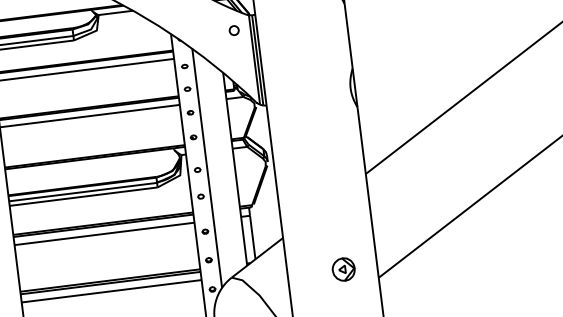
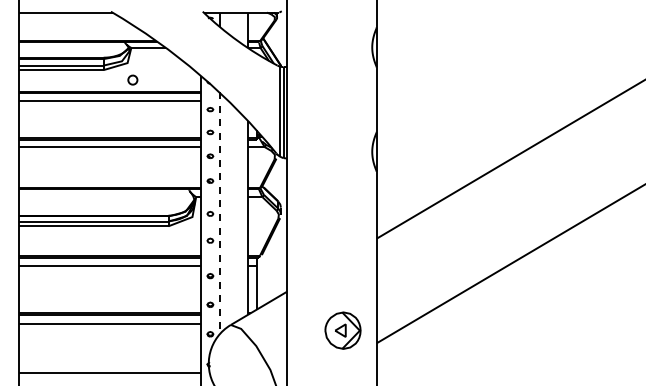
part: (233, 30) -> (132, 79), moved
line: (207, 167) -> (220, 212), solid -> dashed
part: (343, 269) -> (342, 330), size x1.6

